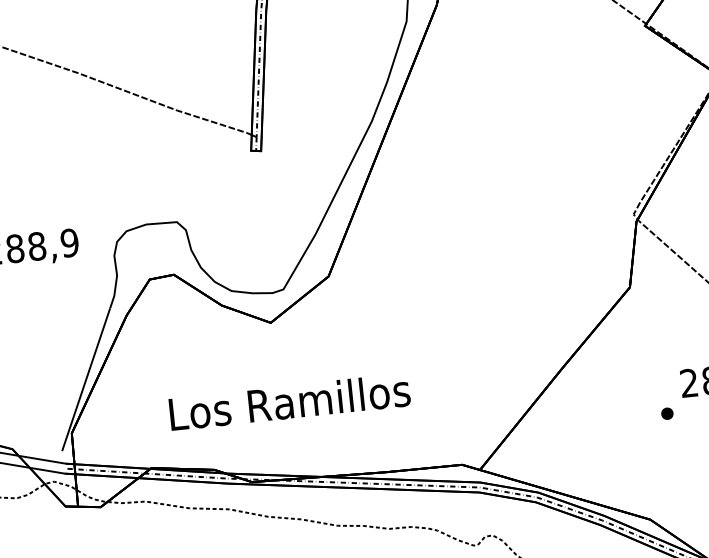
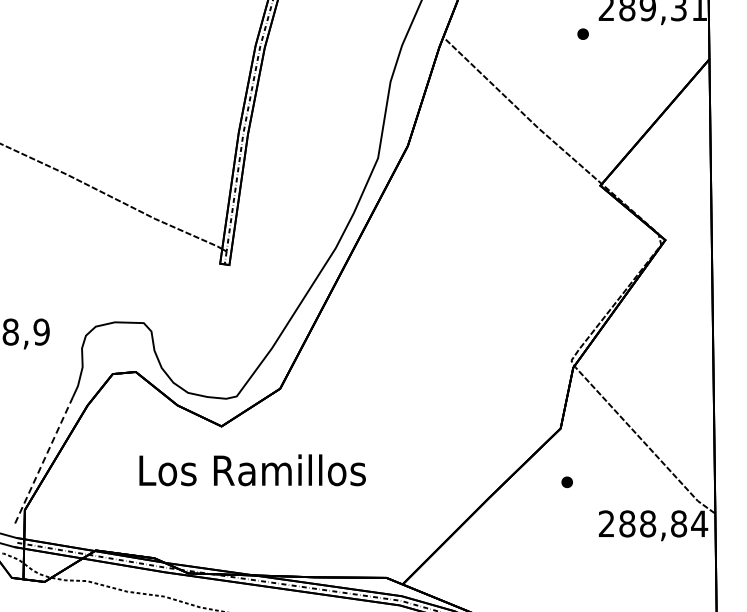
line: (86, 379) -> (43, 461), solid -> dashed
text: (289, 402) -> (252, 470), moved
part: (666, 412) -> (566, 481), moved

